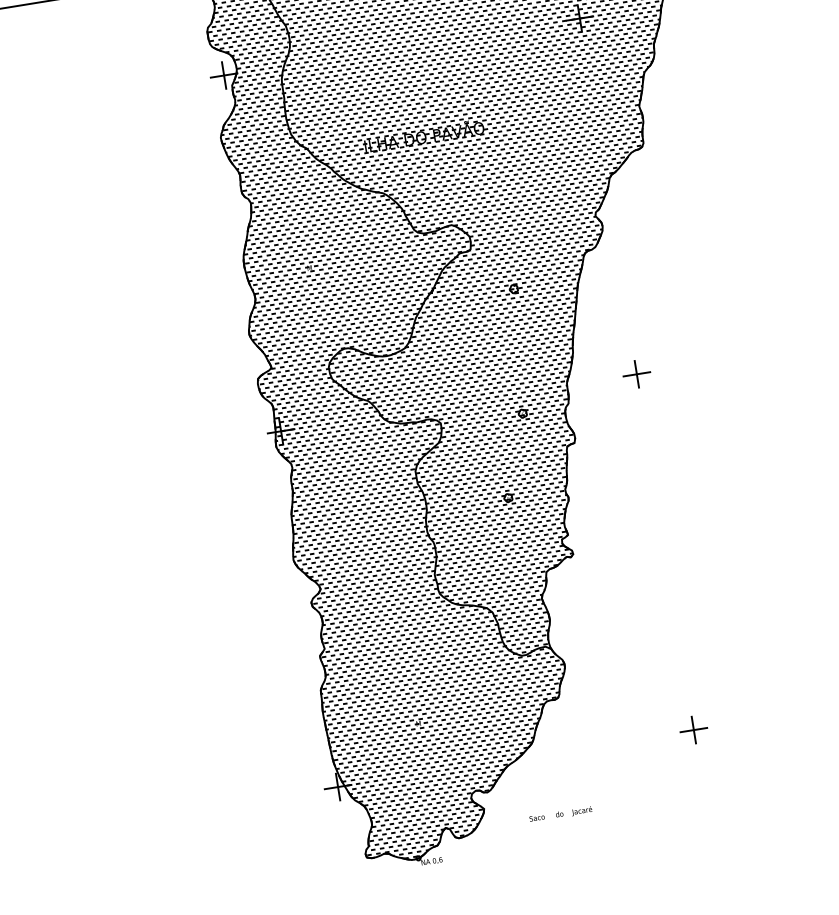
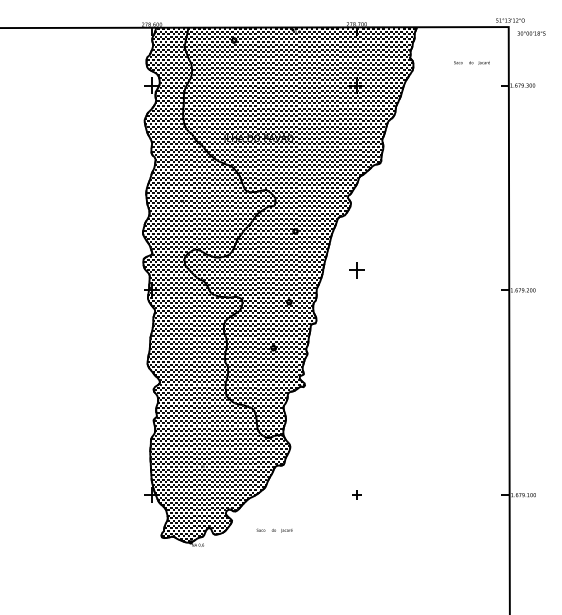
part: (636, 374) -> (356, 270), moved
part: (693, 729) -> (356, 494), size x0.6

